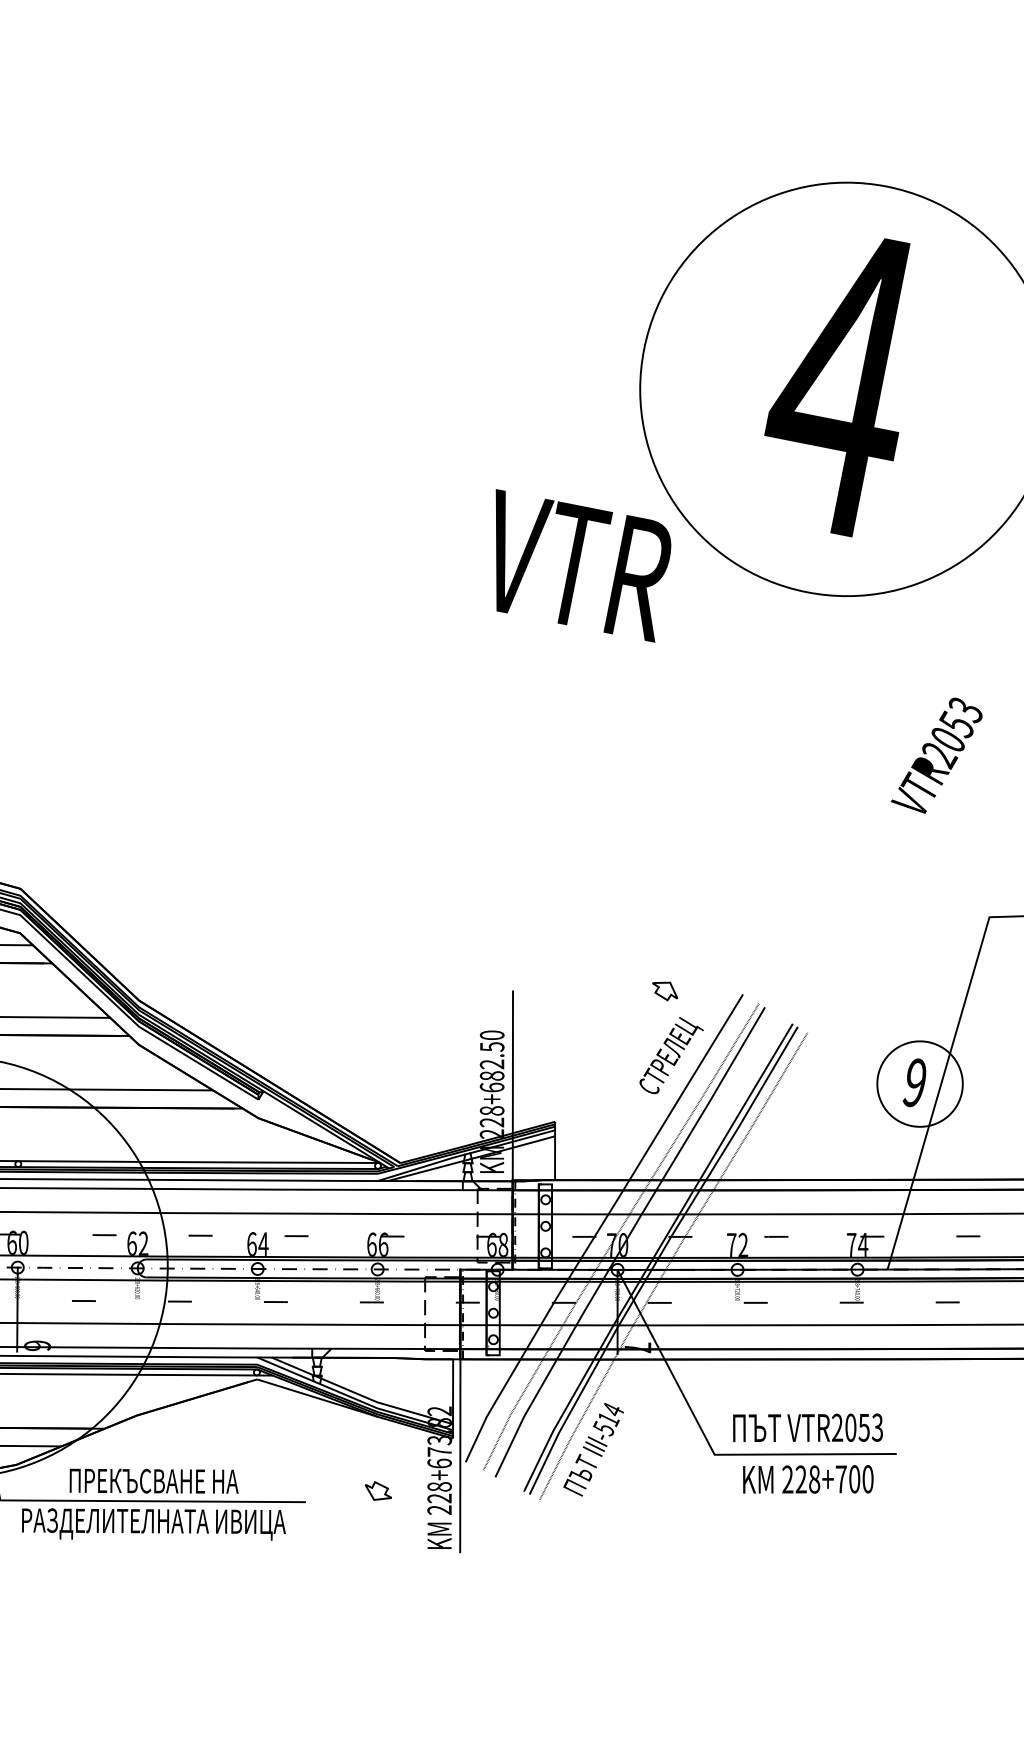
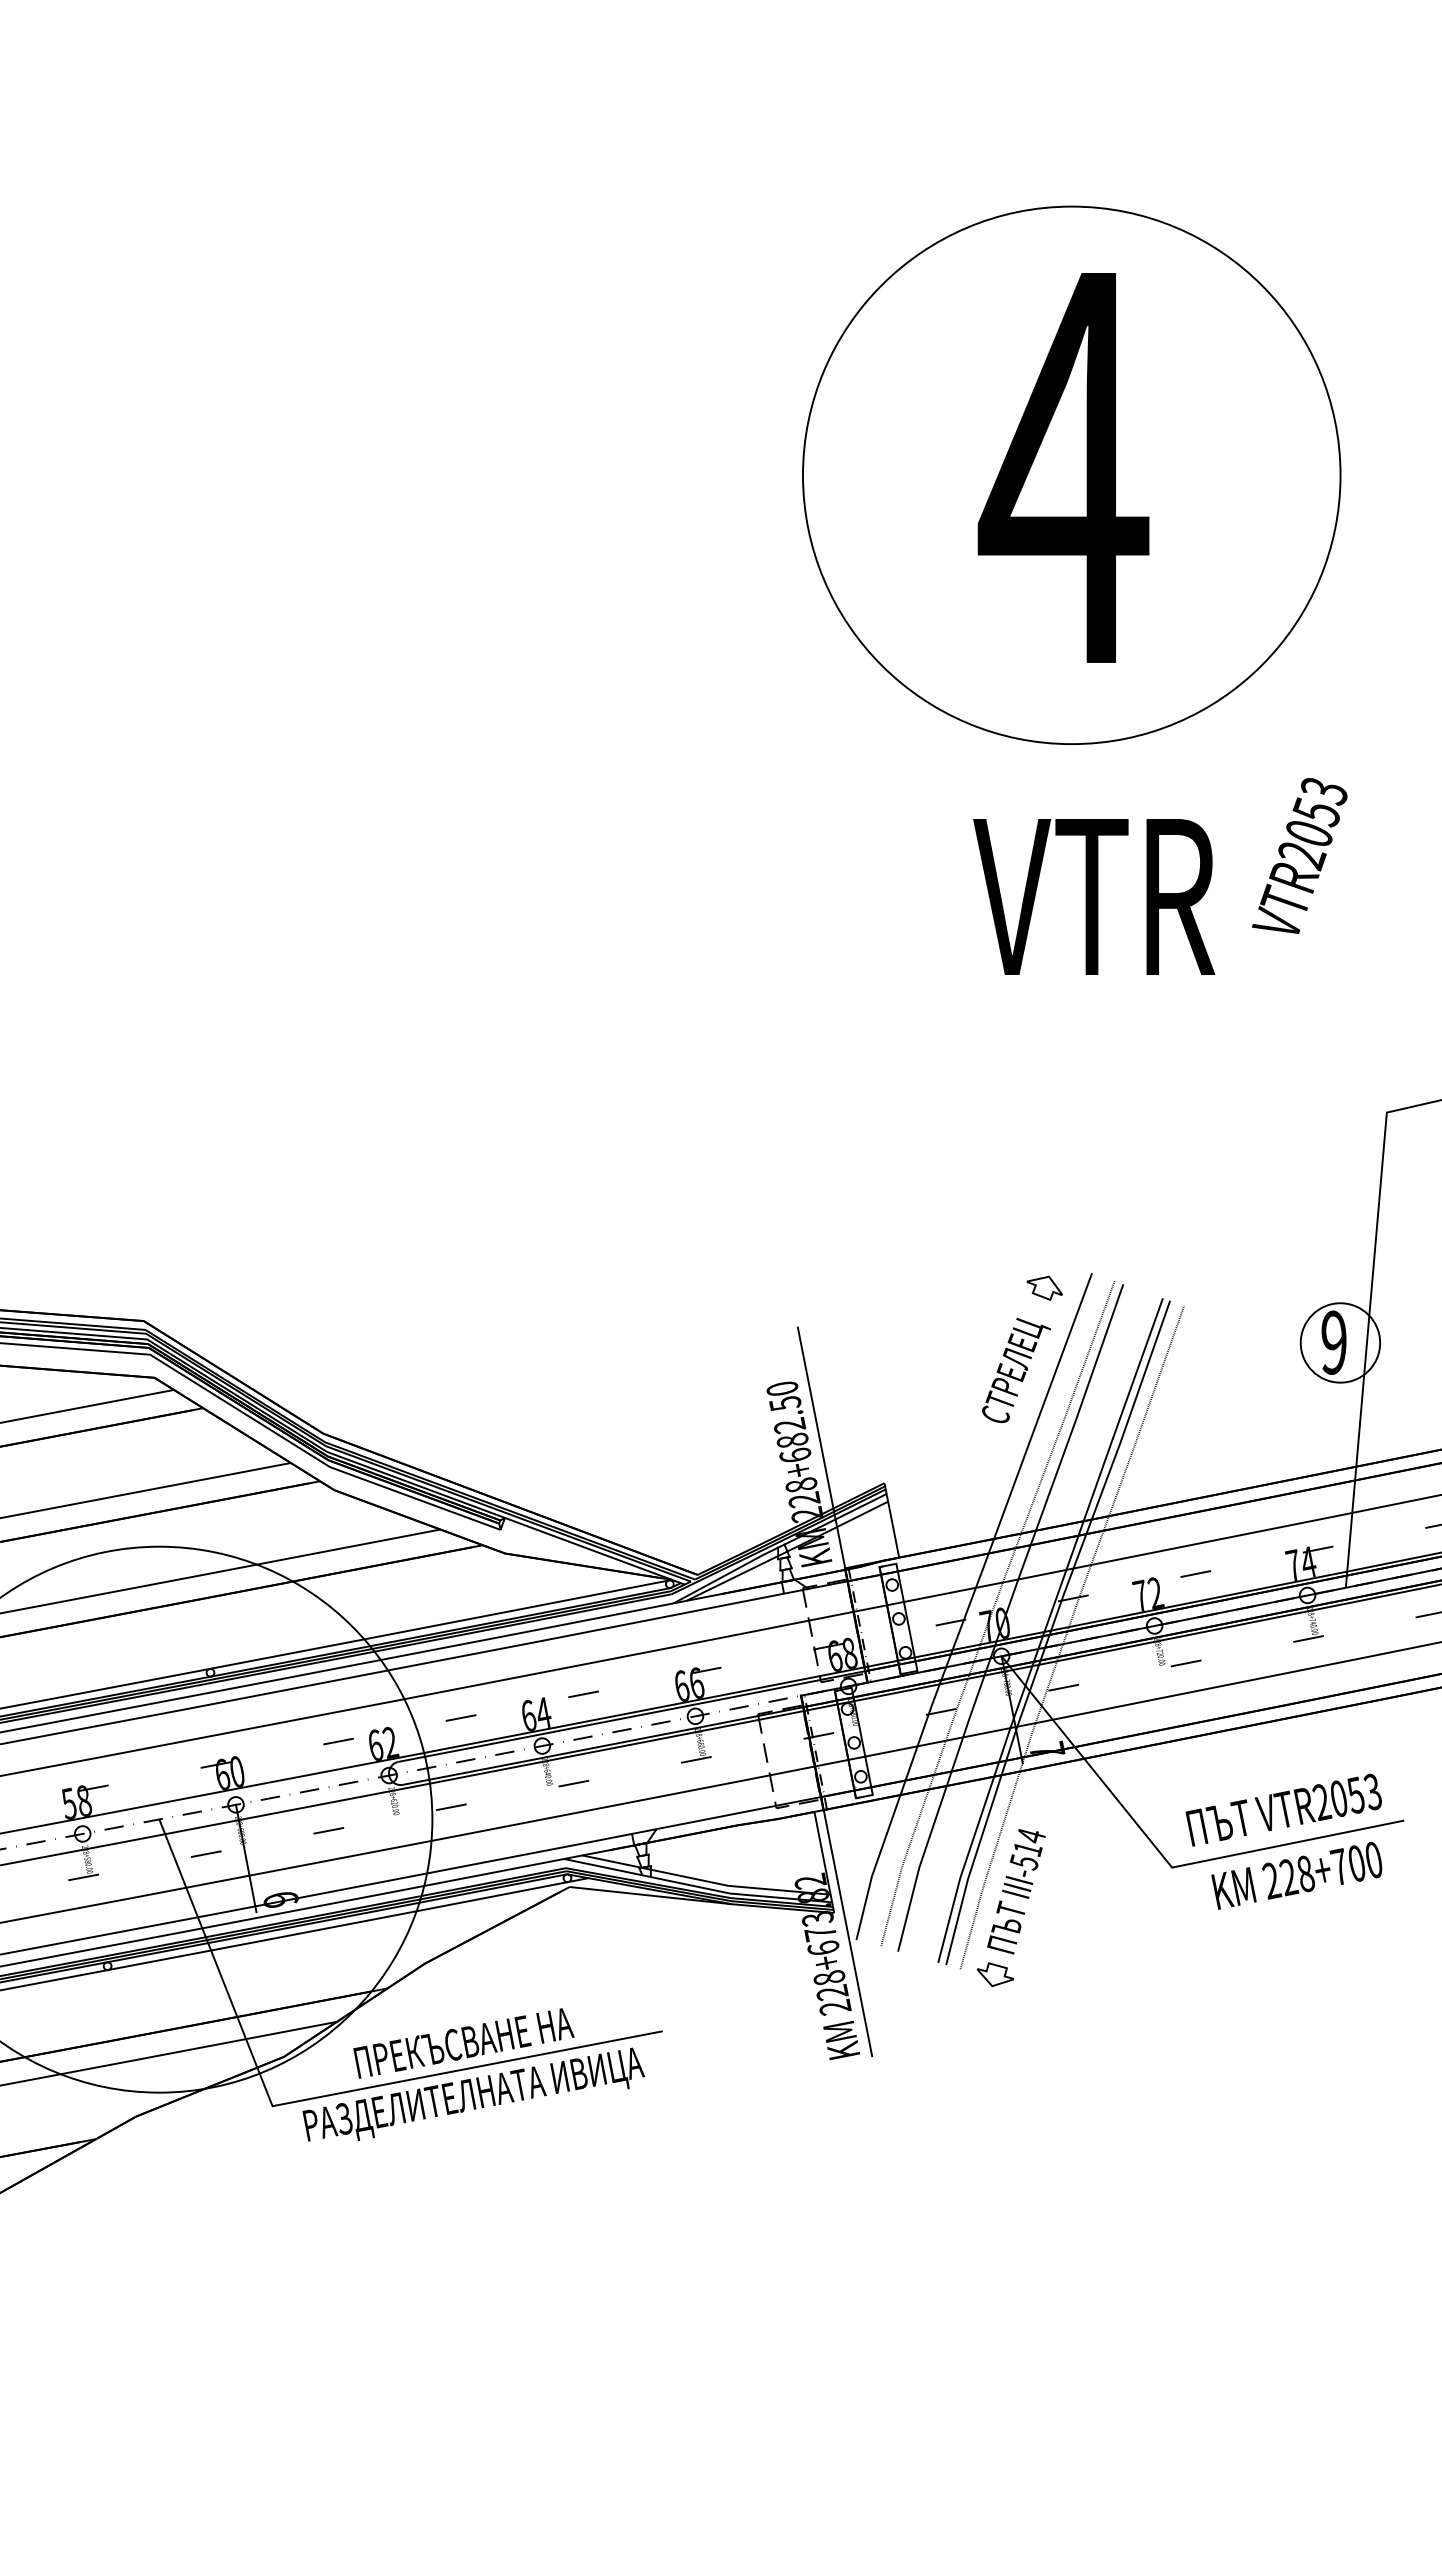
text: (575, 565) -> (1094, 896), moved
text: (937, 754) -> (1299, 855), moved
part: (665, 990) -> (1044, 1287), moved
circle: (920, 1083) -> (1340, 1342), size x0.71
part: (378, 1491) -> (995, 1974), moved

